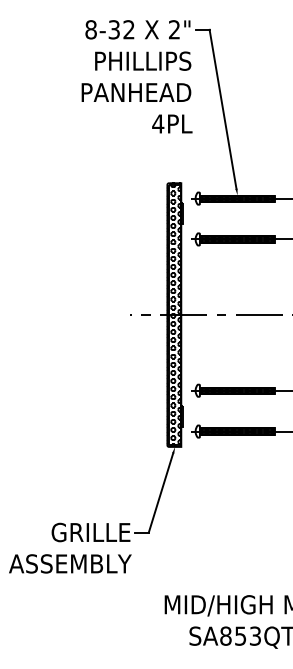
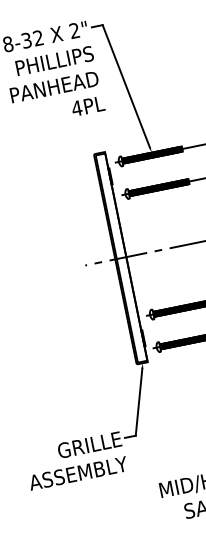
hatch: (174, 314) -> (120, 257), removed

